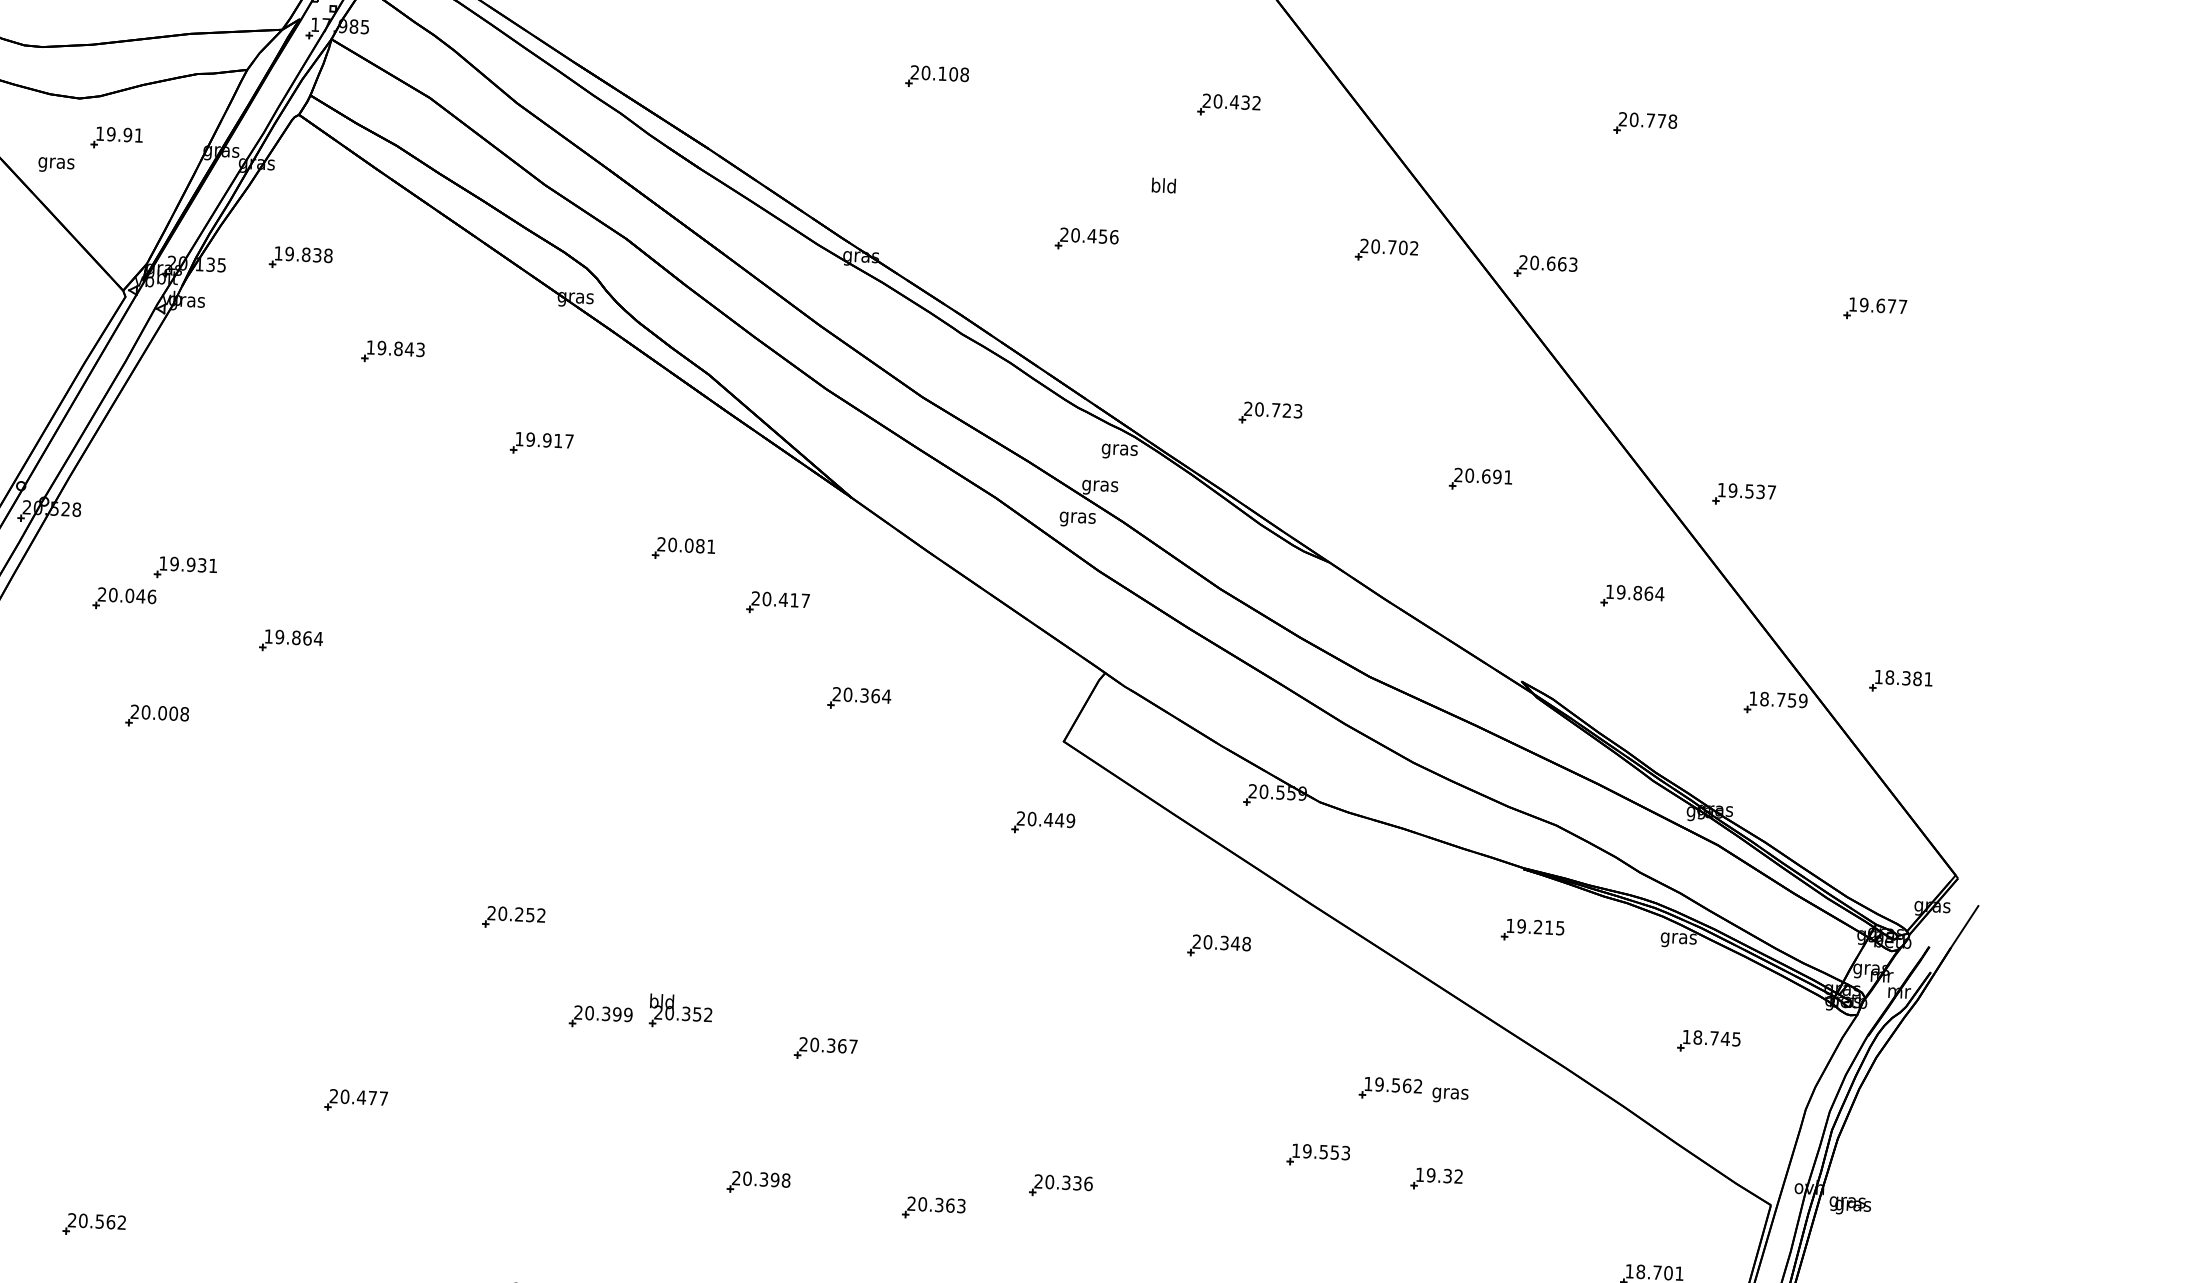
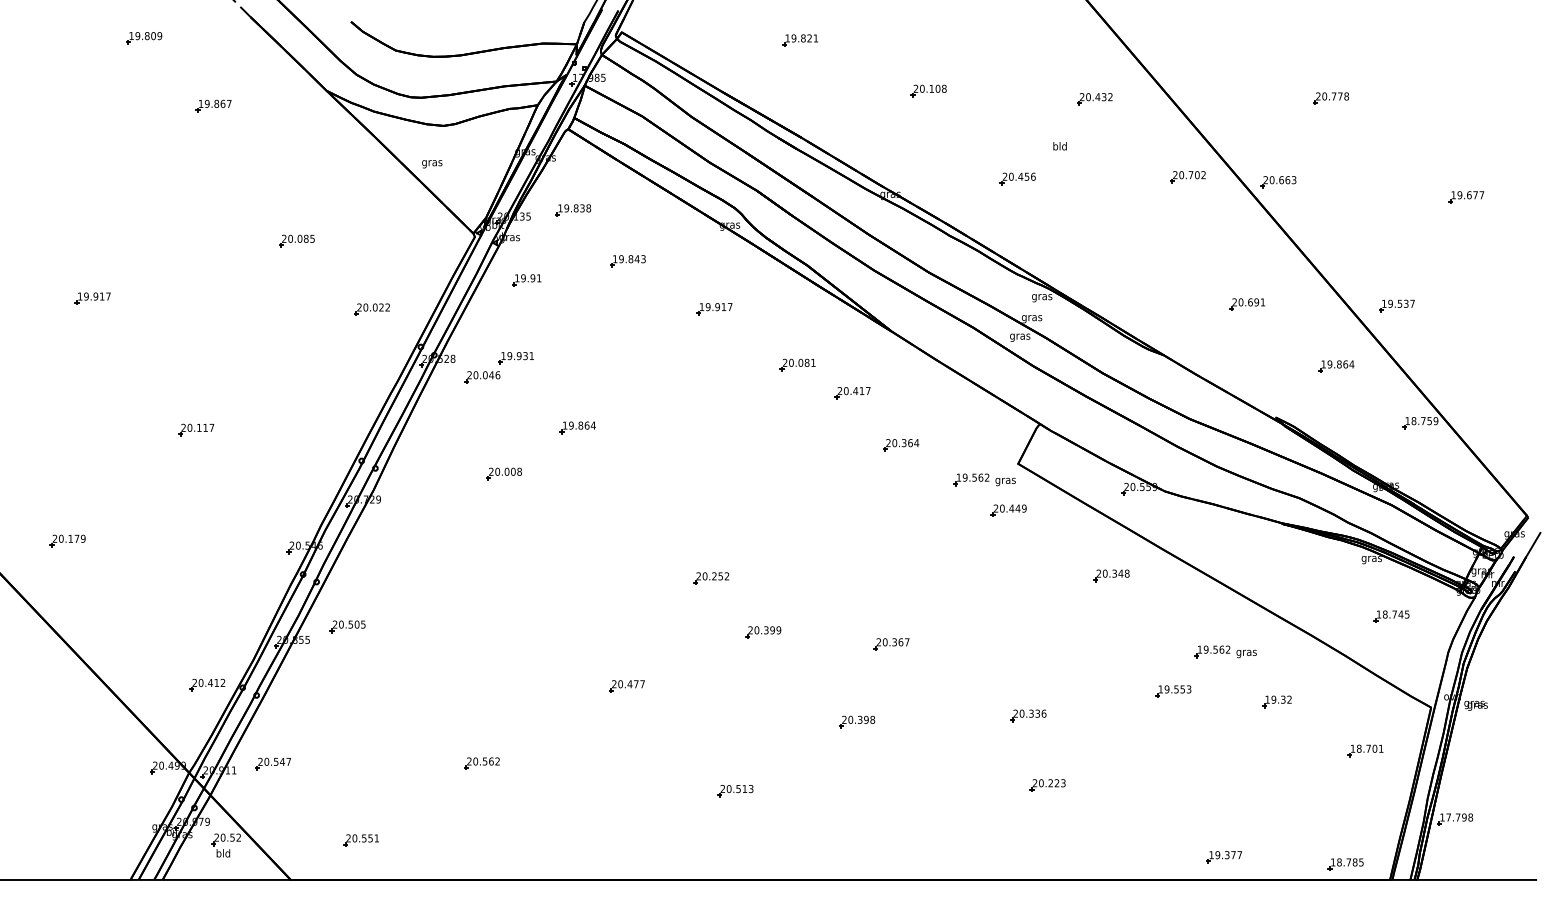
part: (116, 138) -> (526, 280), moved
part: (1270, 413) -> (1126, 272), removed
part: (153, 583) -> (498, 367), moved
part: (1900, 681) -> (1490, 407), removed
part: (1003, 766) -> (984, 479), added
part: (1532, 930) -> (1288, 558), removed
part: (680, 1010) -> (808, 626), removed
part: (1435, 1178) -> (1276, 701), moved
part: (932, 1207) -> (956, 731), removed

